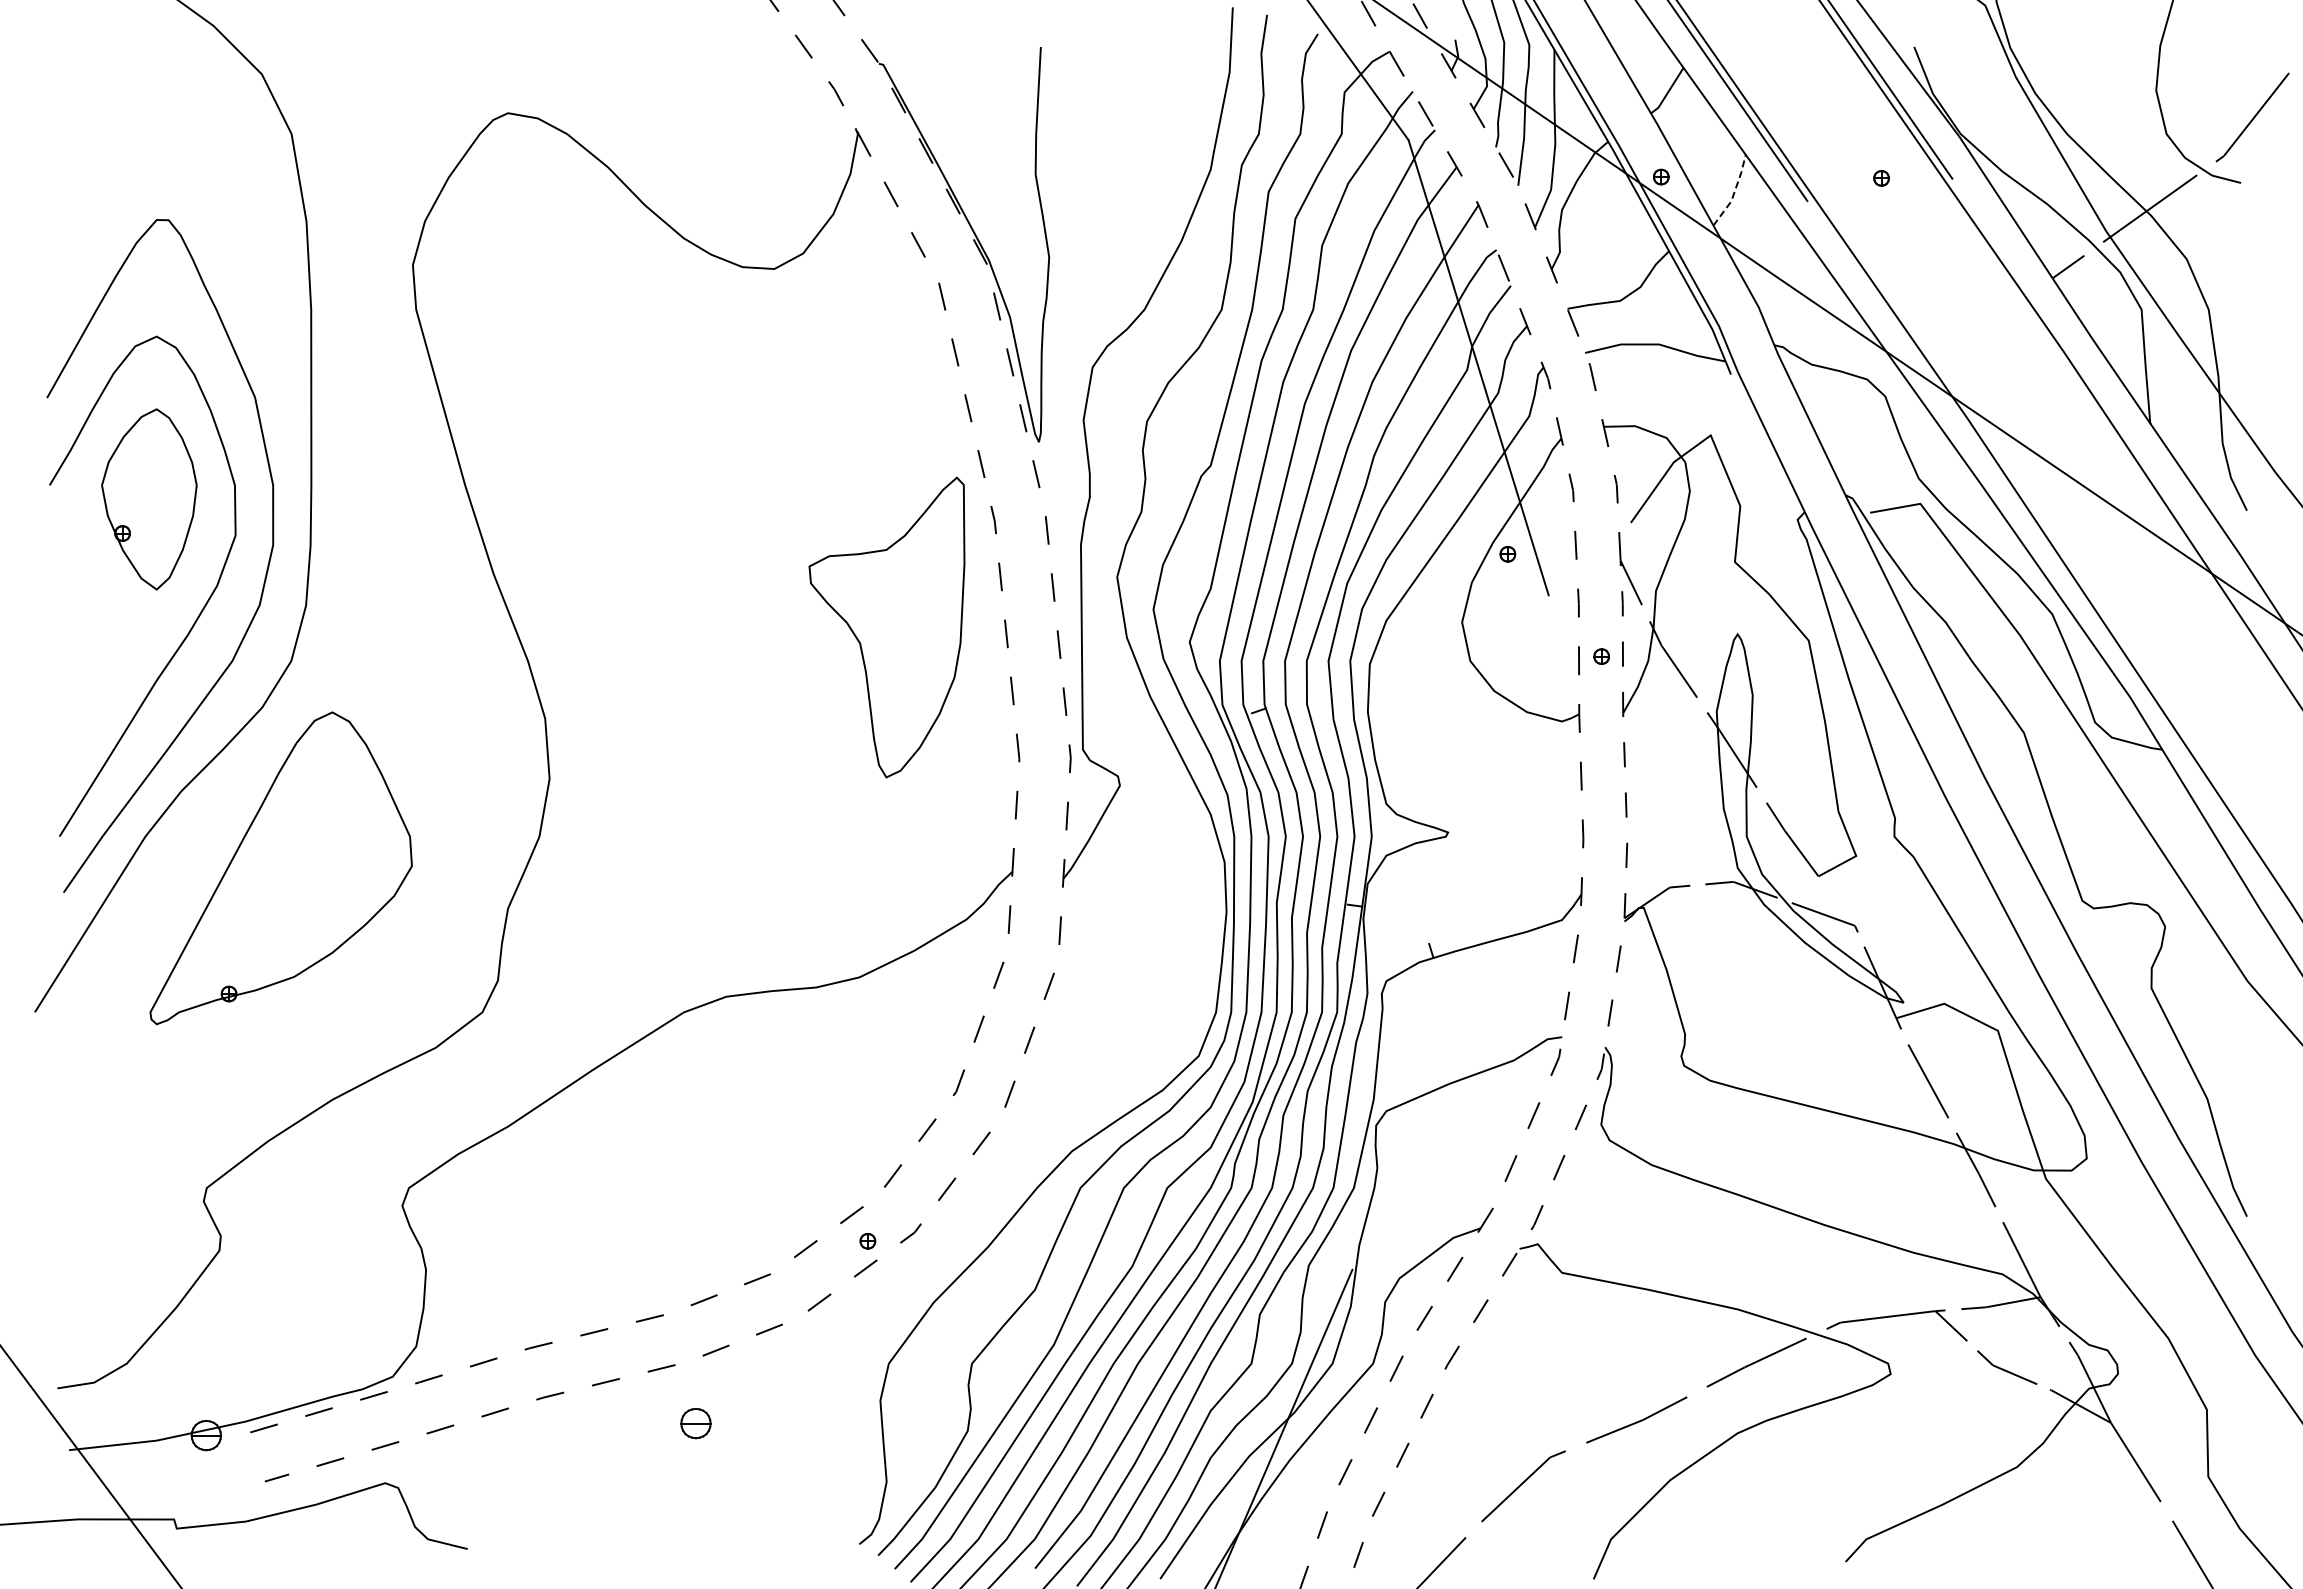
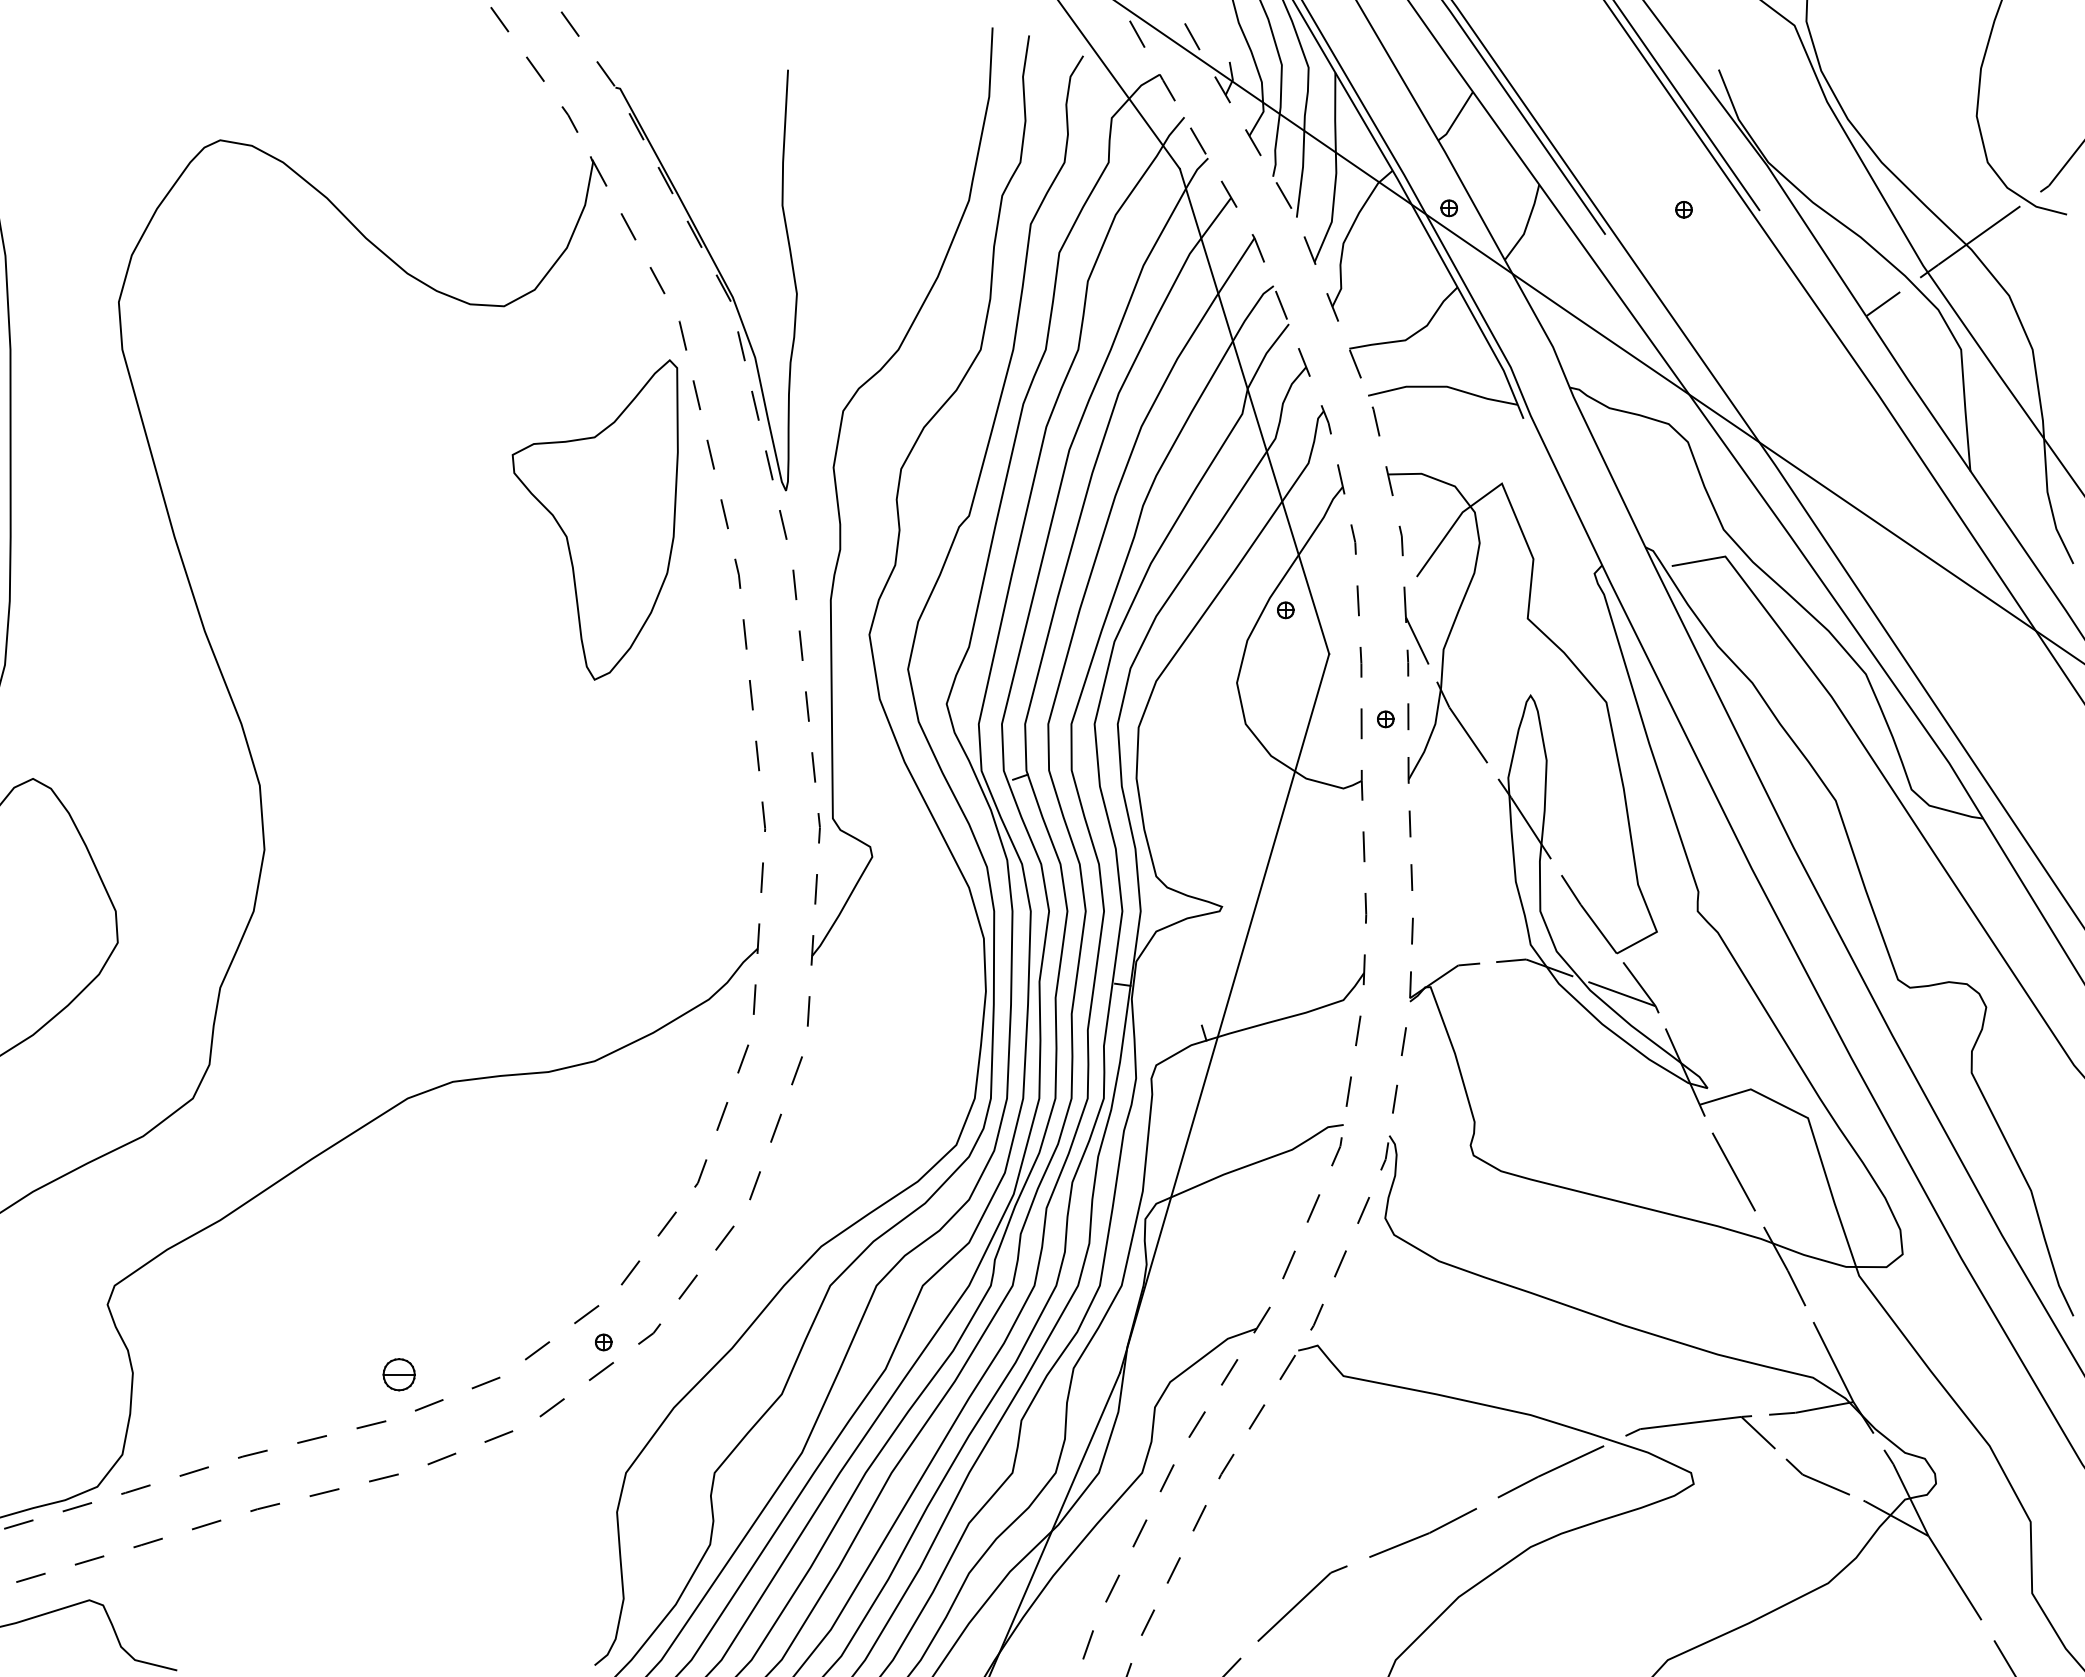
line: (1734, 192) -> (1527, 224), dashed -> solid
part: (886, 627) -> (594, 519), moved
line: (1836, 900) -> (1635, 979), added
line: (1450, 932) -> (1224, 1013), added
part: (695, 1423) -> (398, 1374), moved

